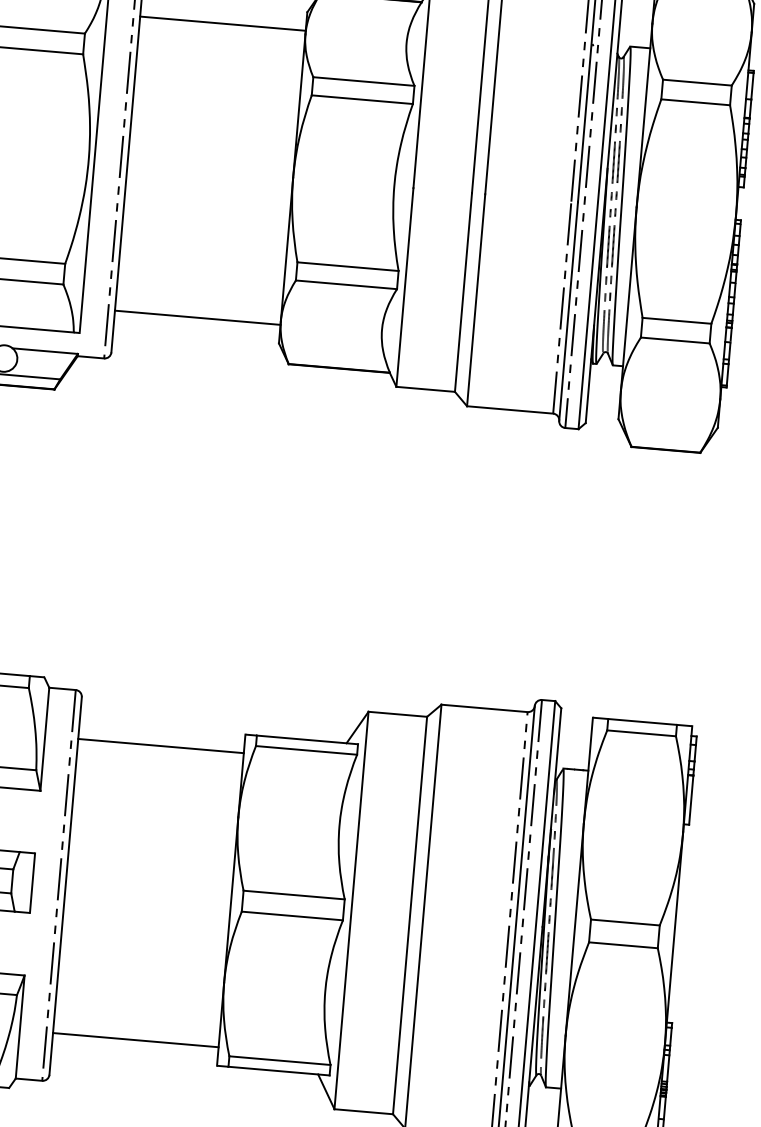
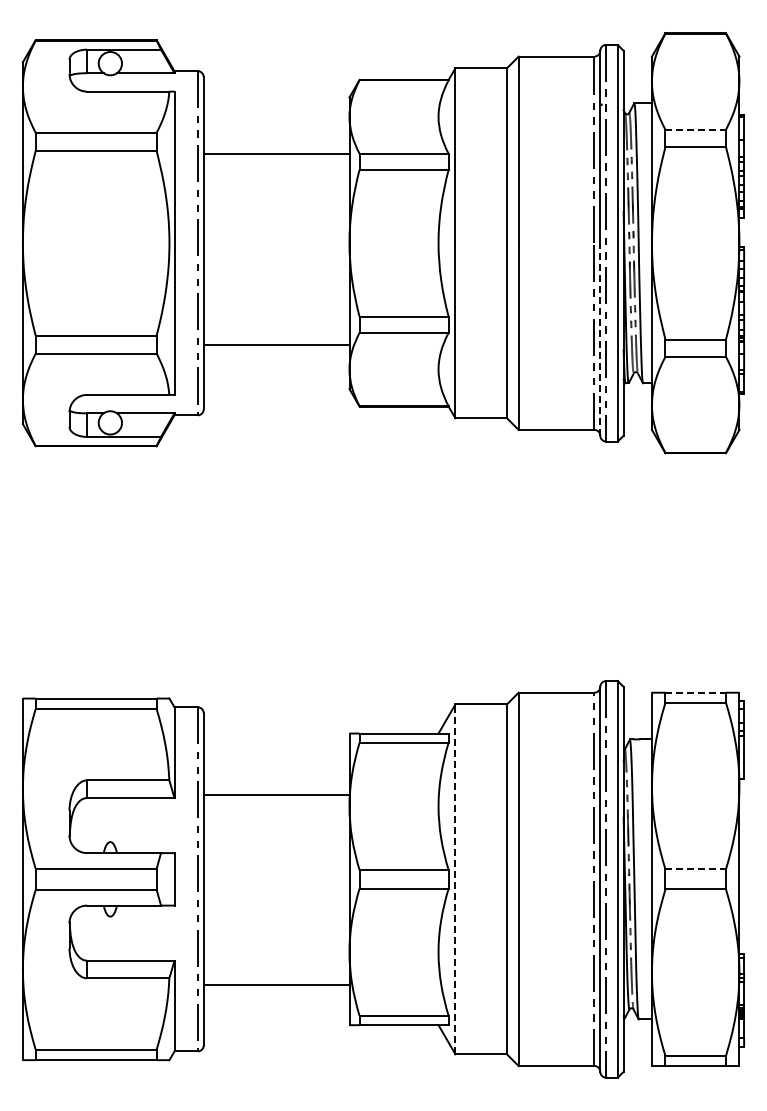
line: (222, 23) -> (276, 153), moved
line: (698, 82) -> (696, 129), solid -> dashed
line: (568, 311) -> (600, 339), solid -> dashed
line: (197, 317) -> (276, 344), moved
line: (643, 721) -> (696, 692), solid -> dashed
line: (160, 745) -> (276, 794), moved
line: (351, 910) -> (455, 879), solid -> dashed
line: (626, 922) -> (696, 869), solid -> dashed
line: (135, 1039) -> (276, 984), moved

